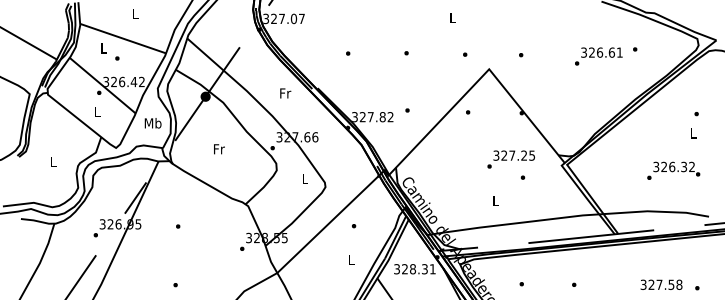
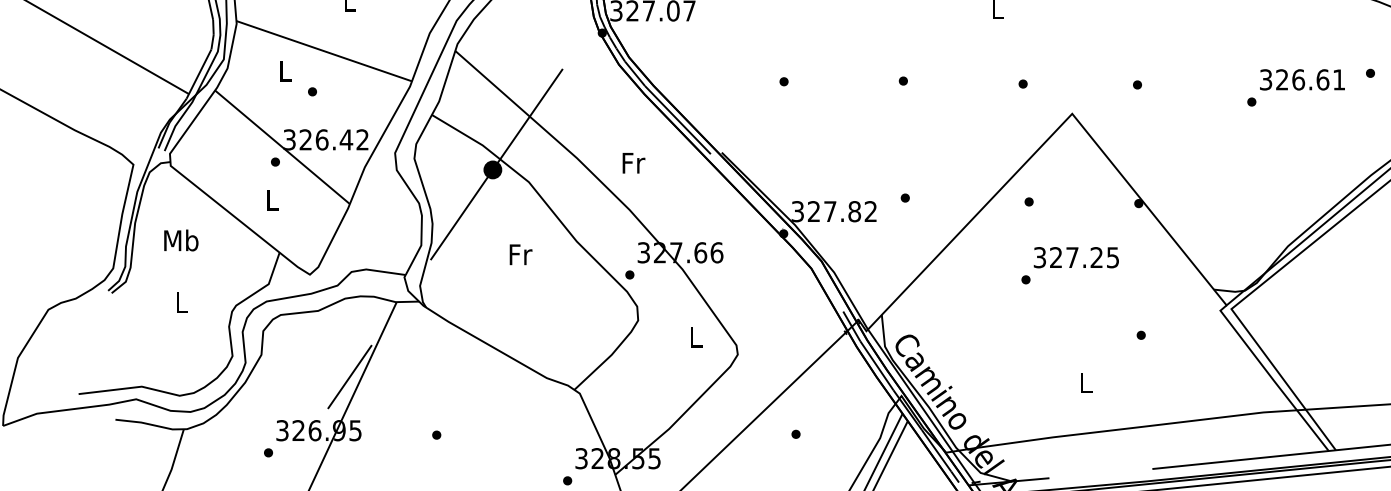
text: (285, 93) -> (633, 163), moved
text: (152, 123) -> (179, 240), moved
text: (219, 149) -> (521, 255), moved
text: (510, 159) -> (1068, 265), moved

